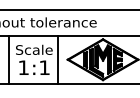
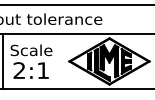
line: (57, 59) -> (57, 61), removed
text: (23, 67) -> (19, 70), 1:1 -> 2:1

